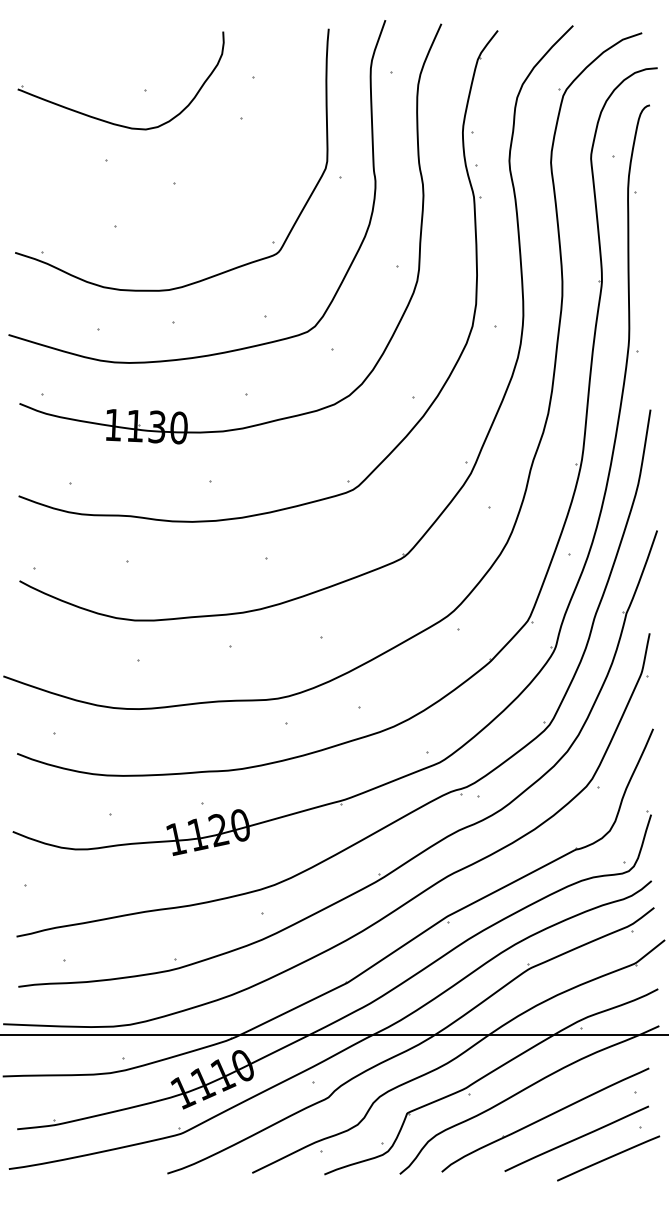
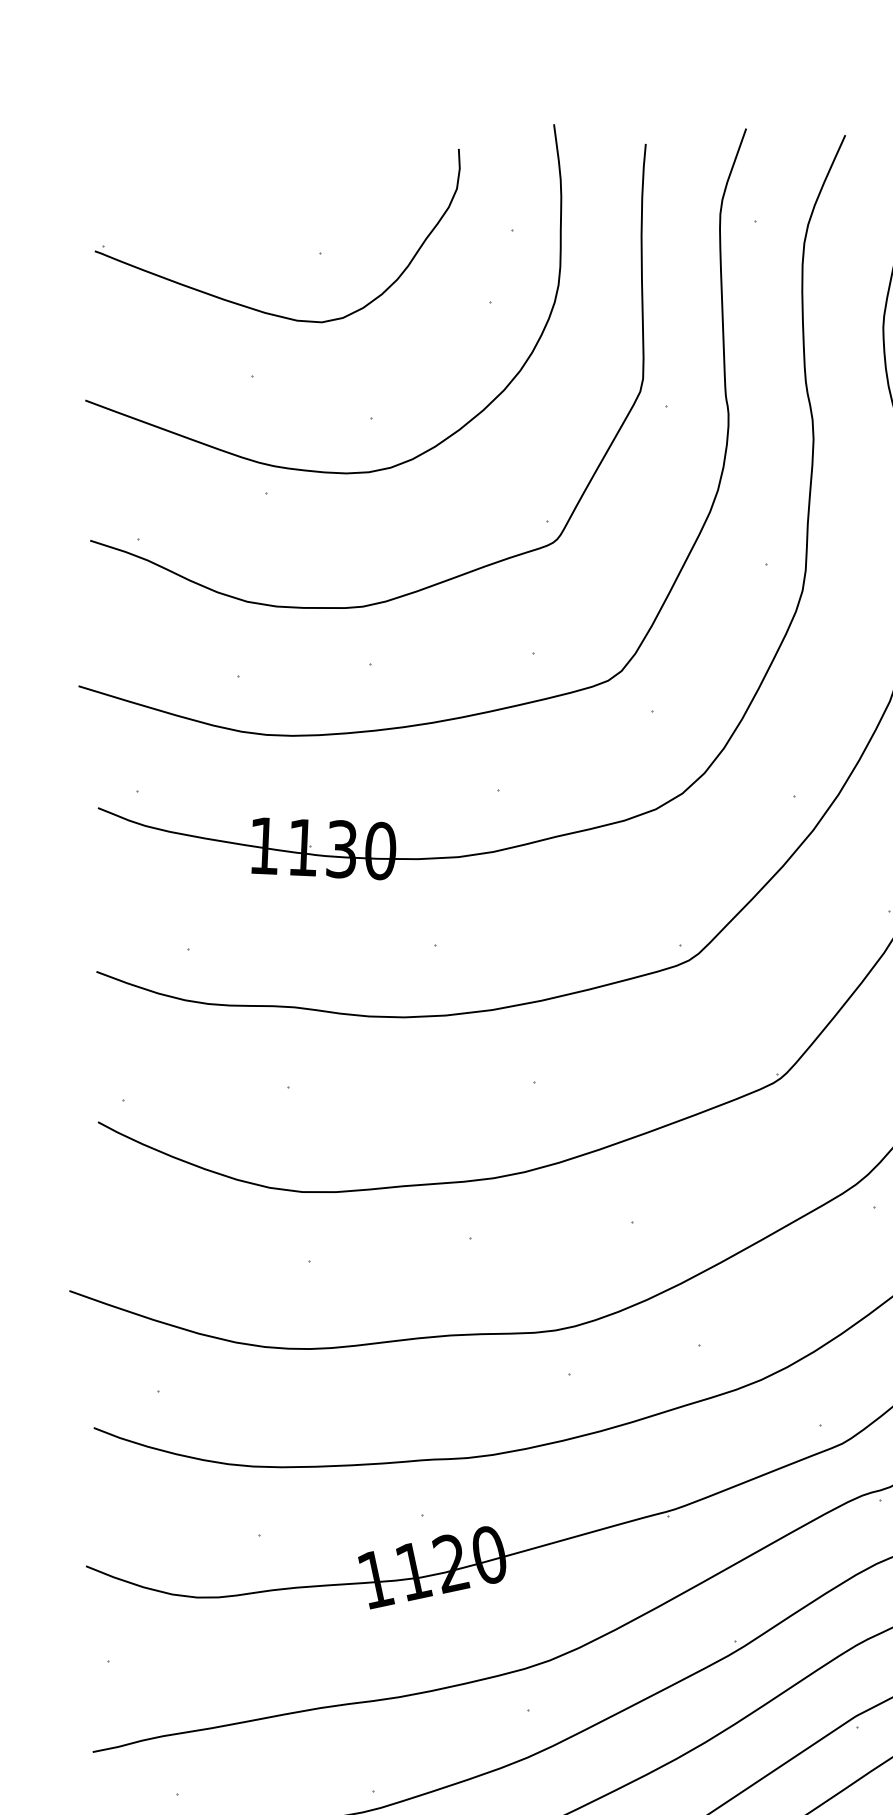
curve: (133, 211) -> (299, 467), added

